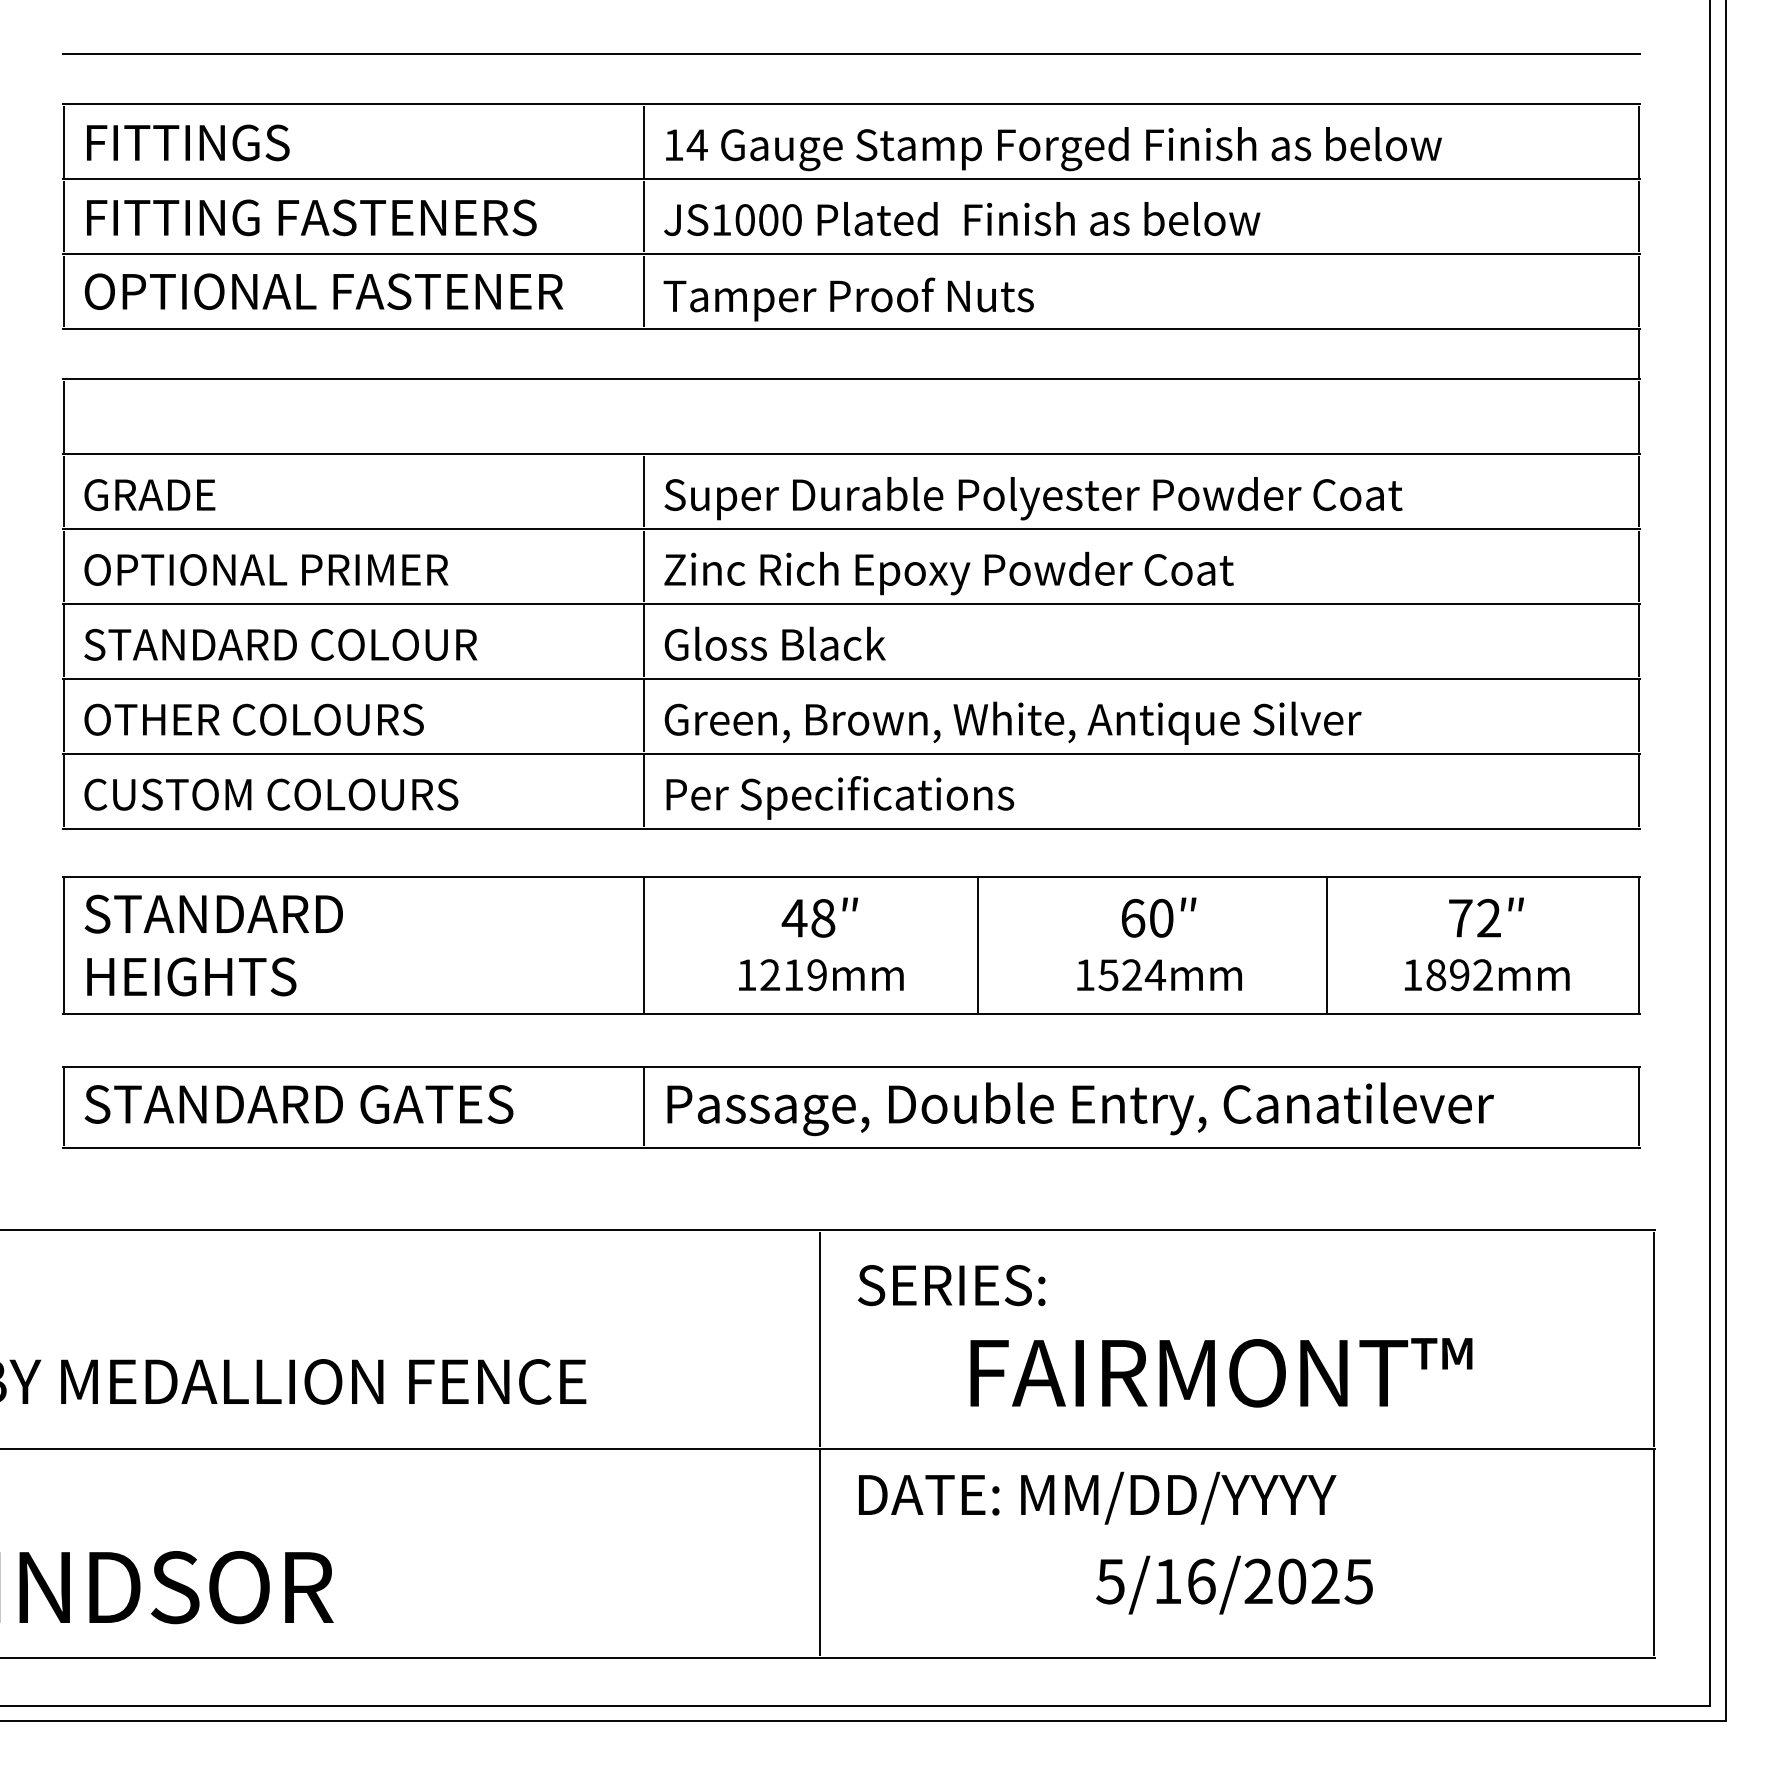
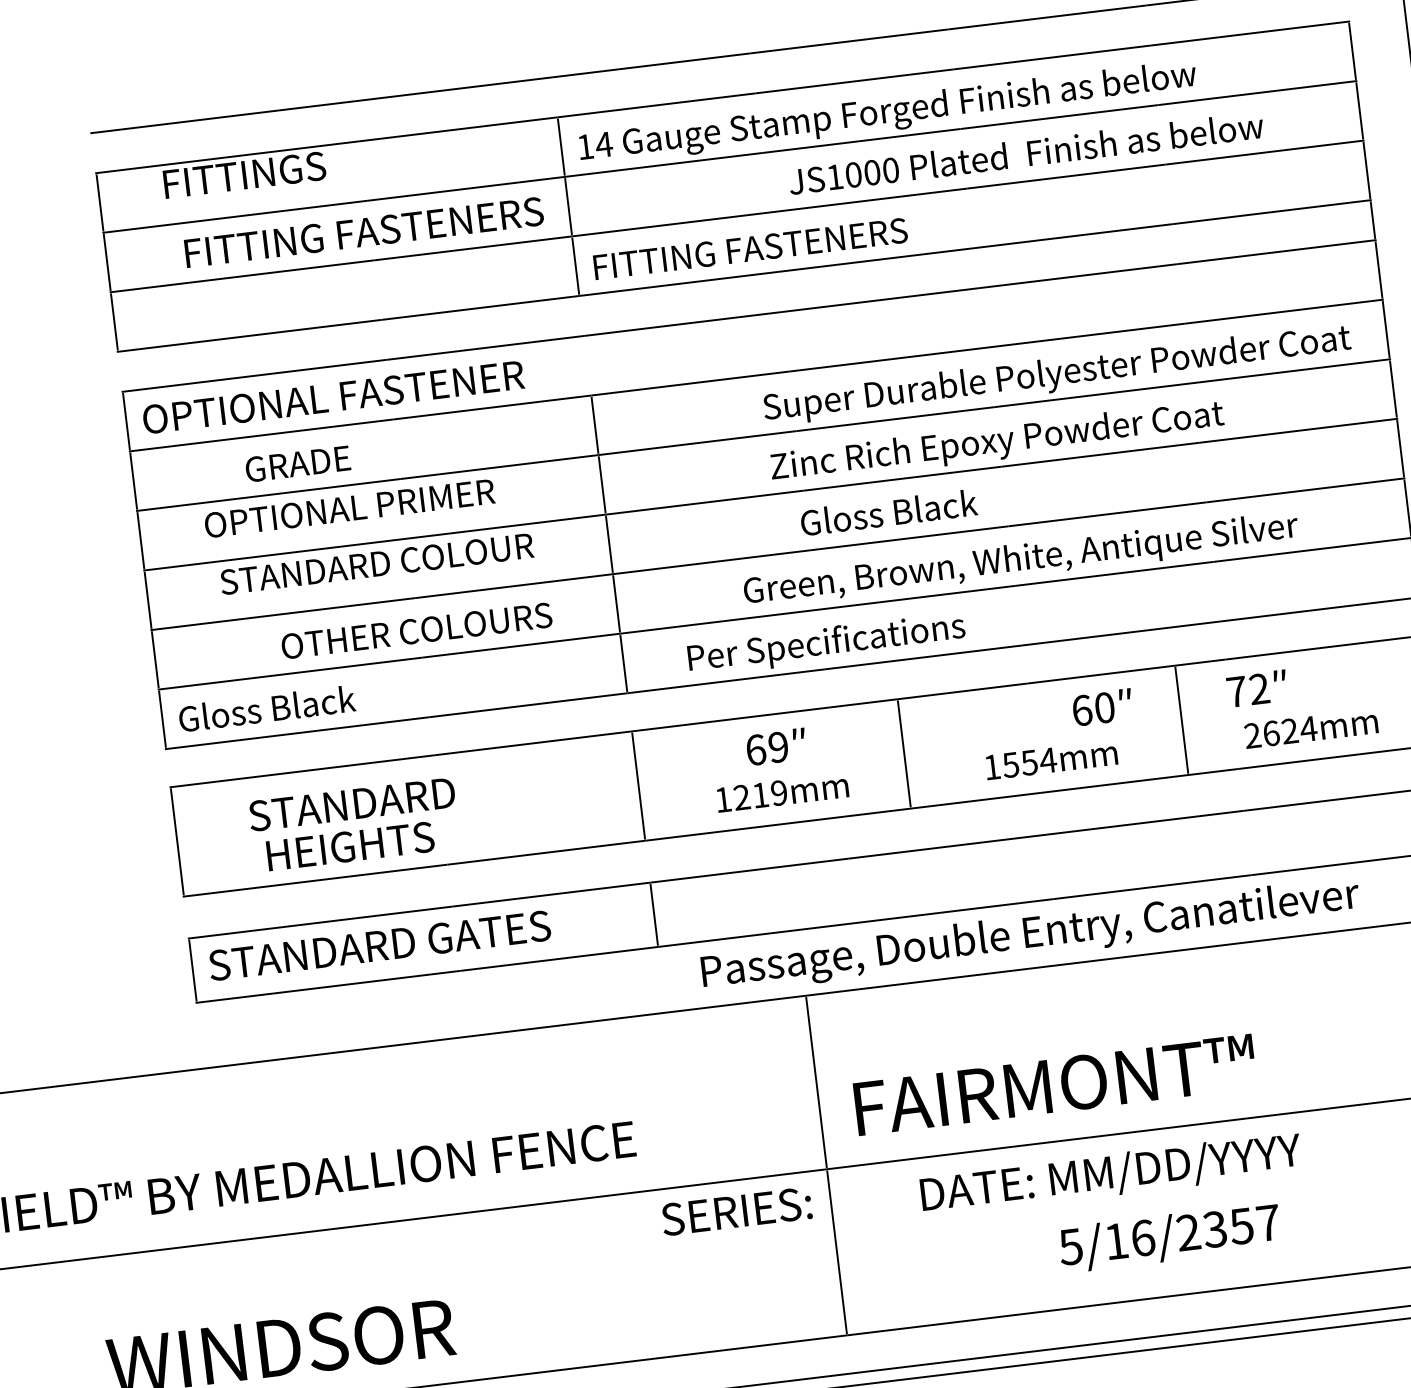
text: (188, 142) -> (244, 174), moved
text: (311, 217) -> (363, 232), moved
text: (962, 218) -> (1026, 152), moved
text: (323, 291) -> (333, 397), moved
text: (861, 299) -> (749, 251), Tamper Proof Nuts -> FITTING FASTENERS
text: (149, 494) -> (297, 463), moved
text: (1033, 498) -> (1057, 374), moved
text: (266, 569) -> (349, 508), moved
text: (948, 573) -> (996, 442), moved
text: (774, 643) -> (888, 512), moved
text: (280, 644) -> (376, 563), moved
text: (253, 719) -> (416, 630), moved
text: (1012, 722) -> (1020, 560), moved
text: (273, 793) -> (329, 700), CUSTOM COLOURS -> Gloss Black
text: (840, 797) -> (826, 644), moved
text: (213, 913) -> (351, 803), moved
text: (1159, 917) -> (1103, 707), moved
text: (1486, 917) -> (1257, 688), moved
text: (808, 918) -> (766, 748), 48 -> 69
text: (1131, 975) -> (1029, 763), 1524mm -> 1554mm
text: (1448, 975) -> (1281, 732), 1892mm -> 2624mm
text: (191, 976) -> (350, 846), moved
text: (1080, 1109) -> (1030, 936), moved
text: (951, 1285) -> (736, 1211), moved
text: (1221, 1372) -> (1055, 1085), moved
text: (1097, 1497) -> (1111, 1174), moved
text: (1325, 1581) -> (1241, 1226), 5/16/2025 -> 5/16/2357

